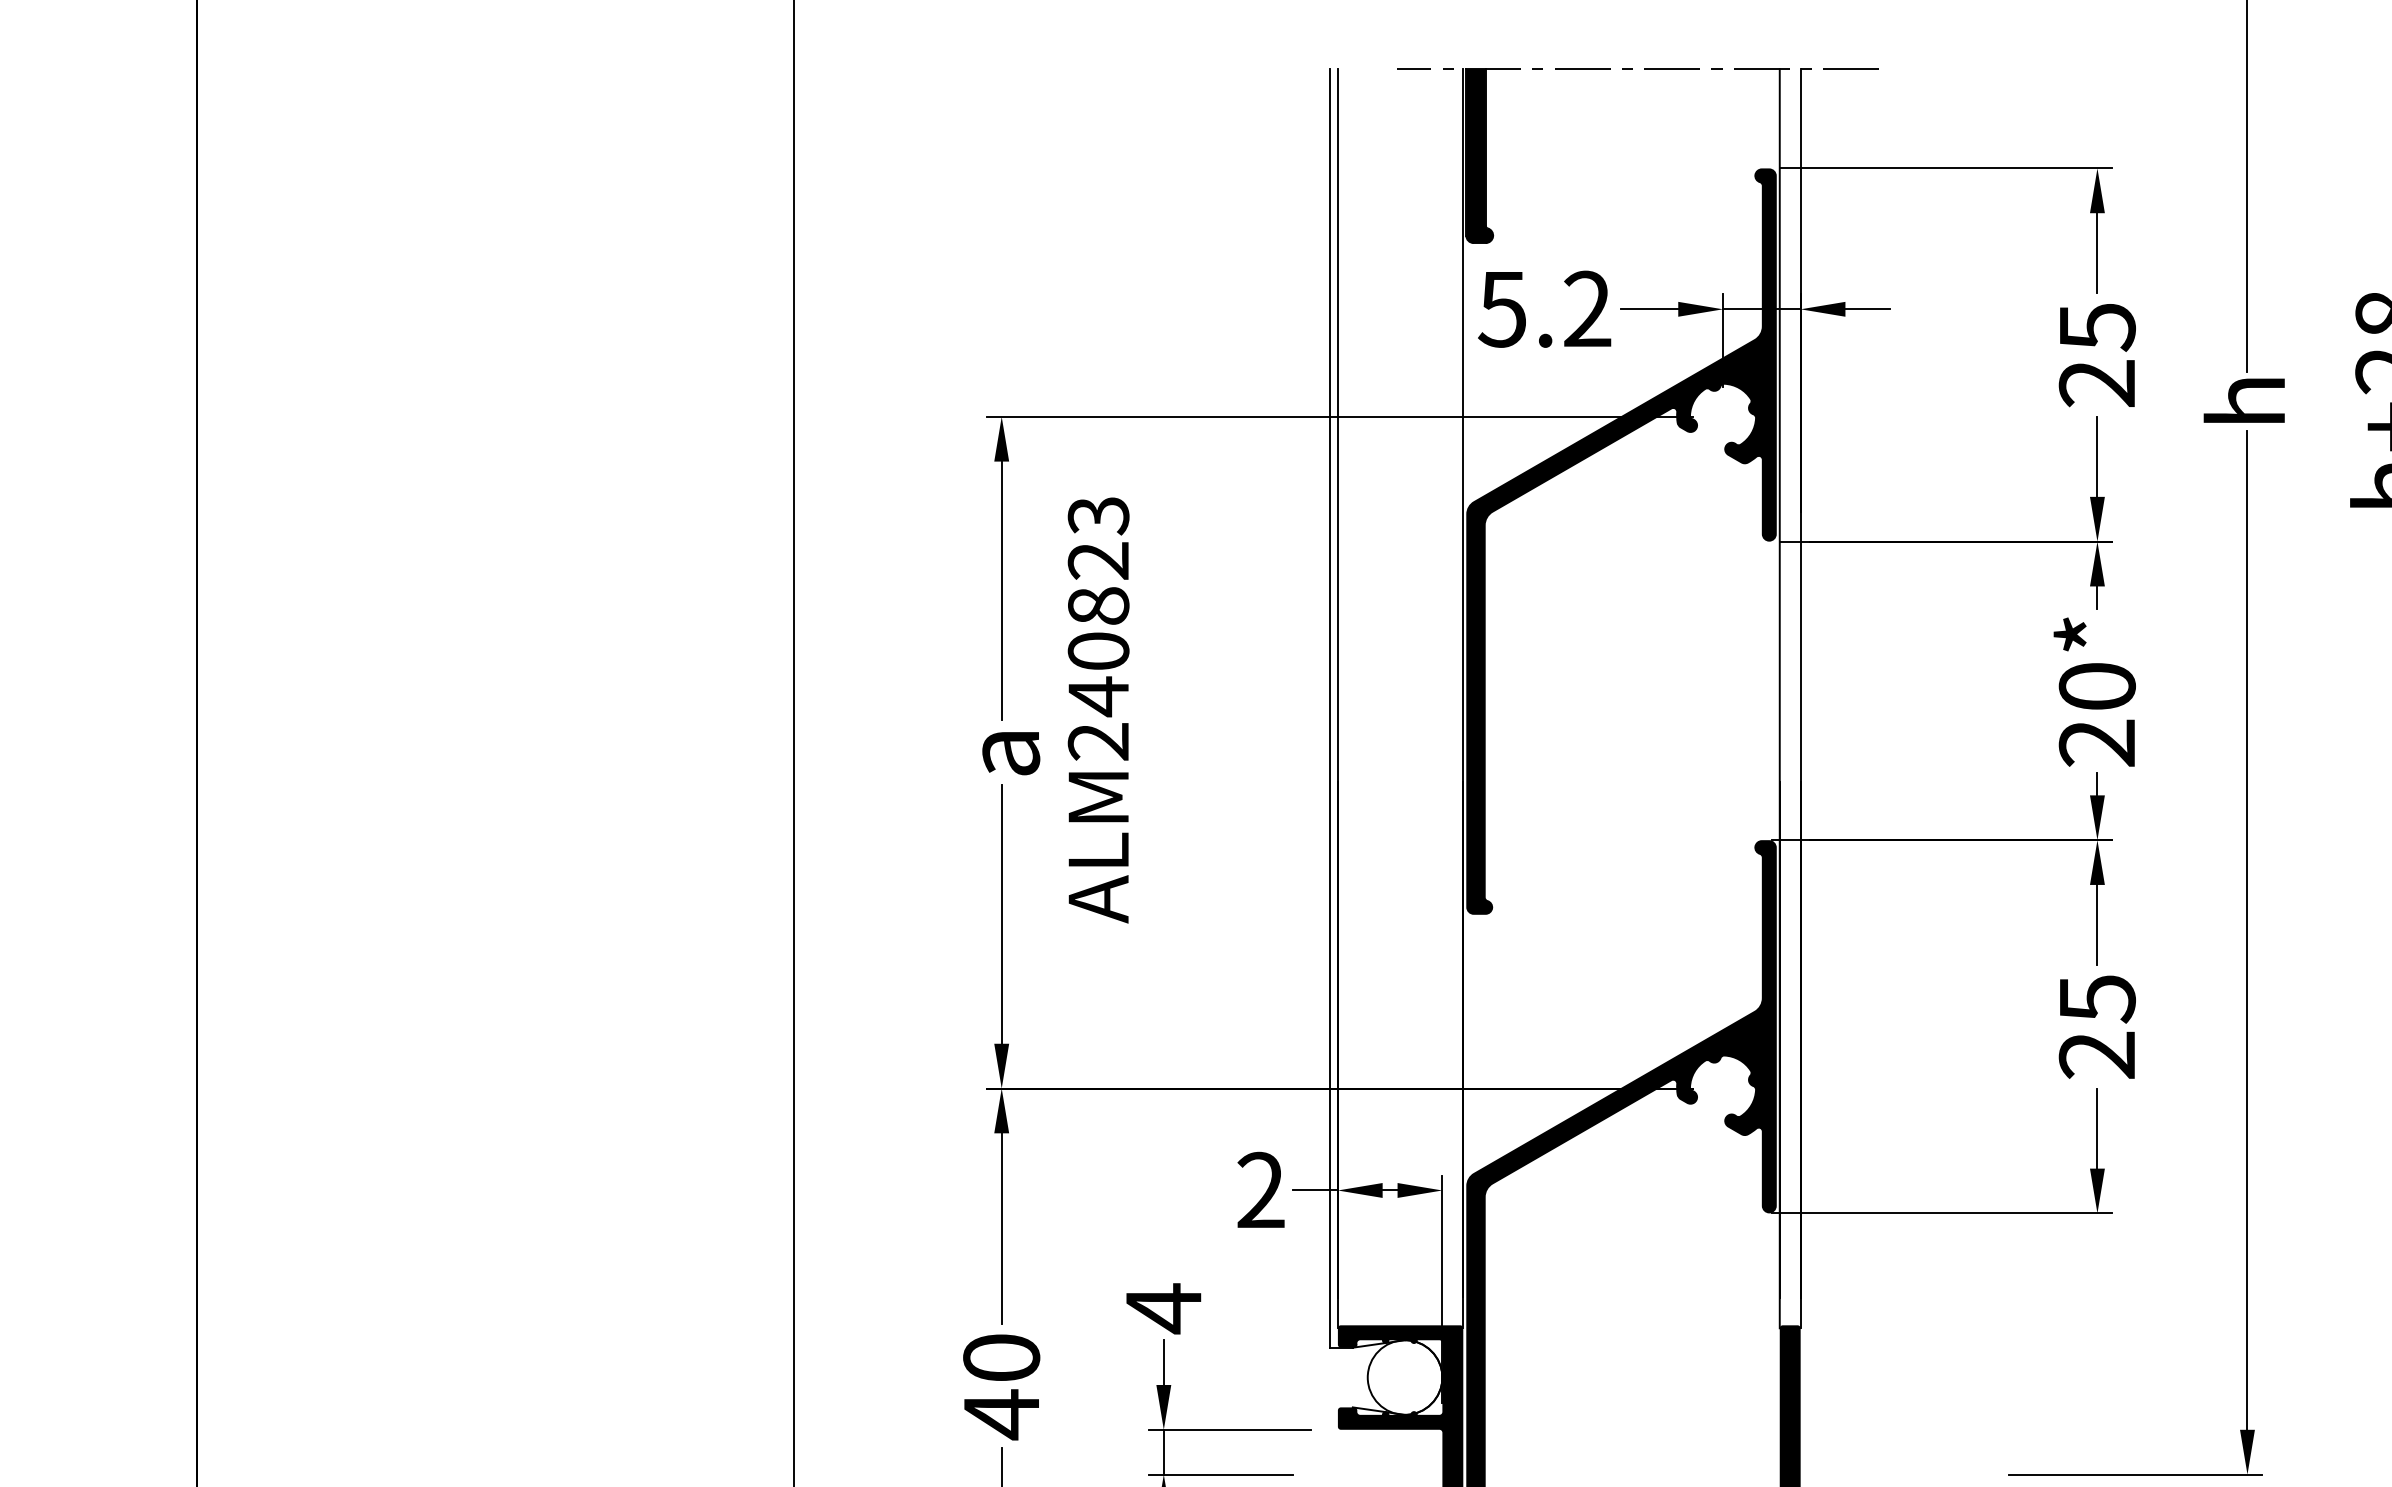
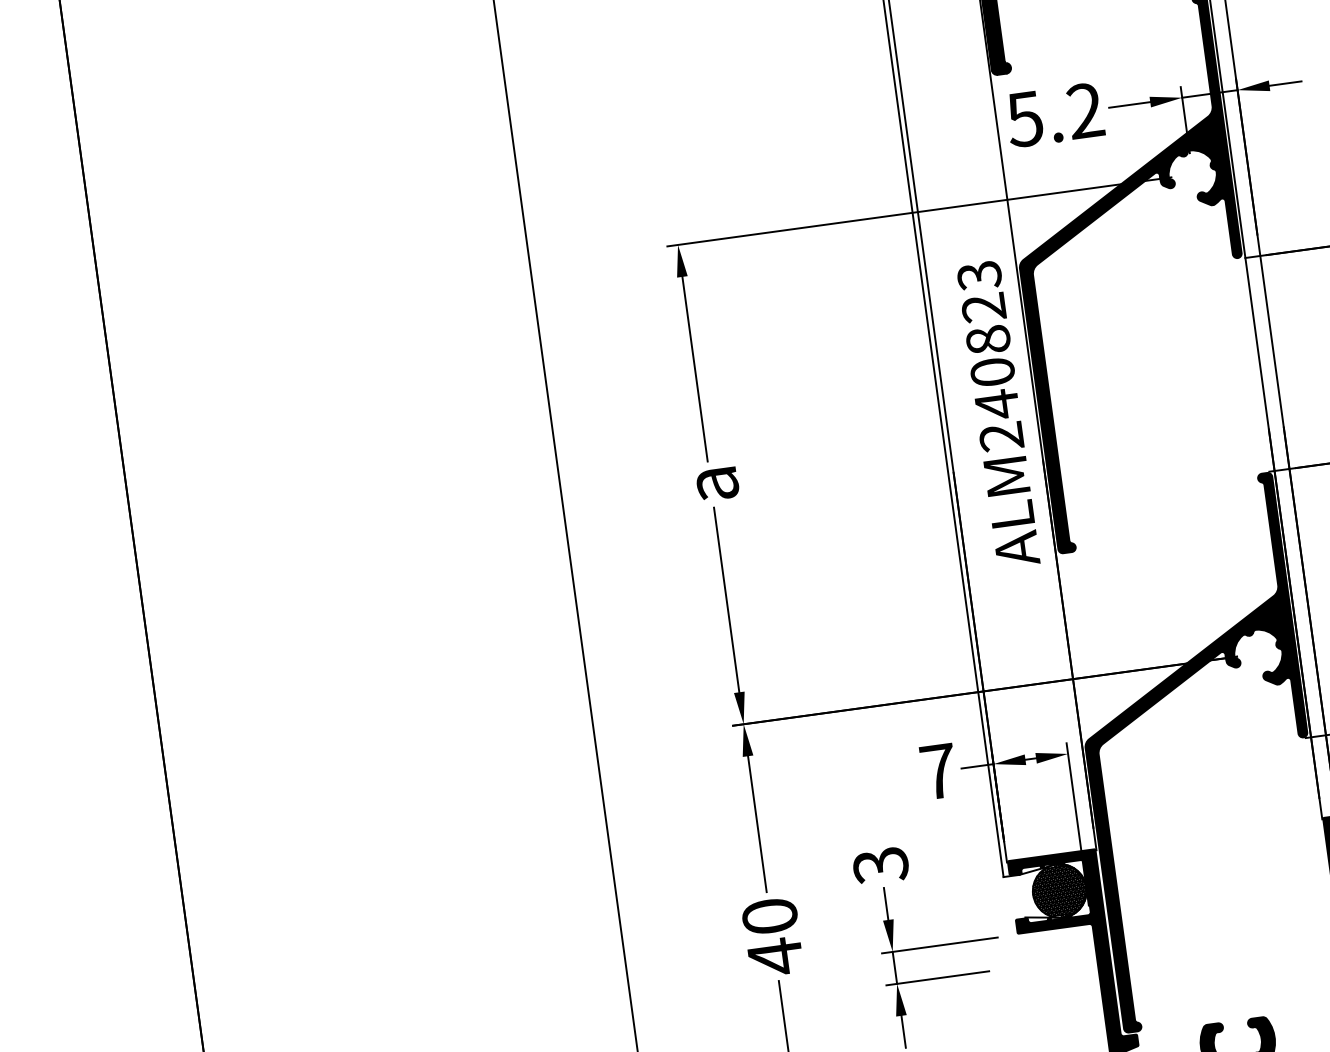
text: (1098, 710) -> (998, 414), moved
text: (1260, 1189) -> (938, 771), 2 -> 7
text: (1163, 1308) -> (880, 865), 4 -> 3
hatch: (1404, 1377) -> (1059, 891), added

